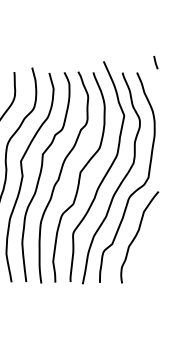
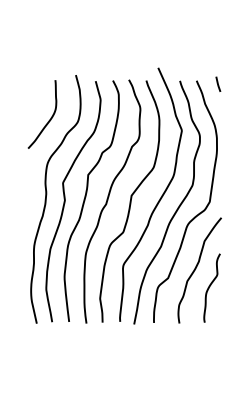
line: (156, 61) -> (218, 83), moved
curve: (149, 251) -> (210, 286), added

